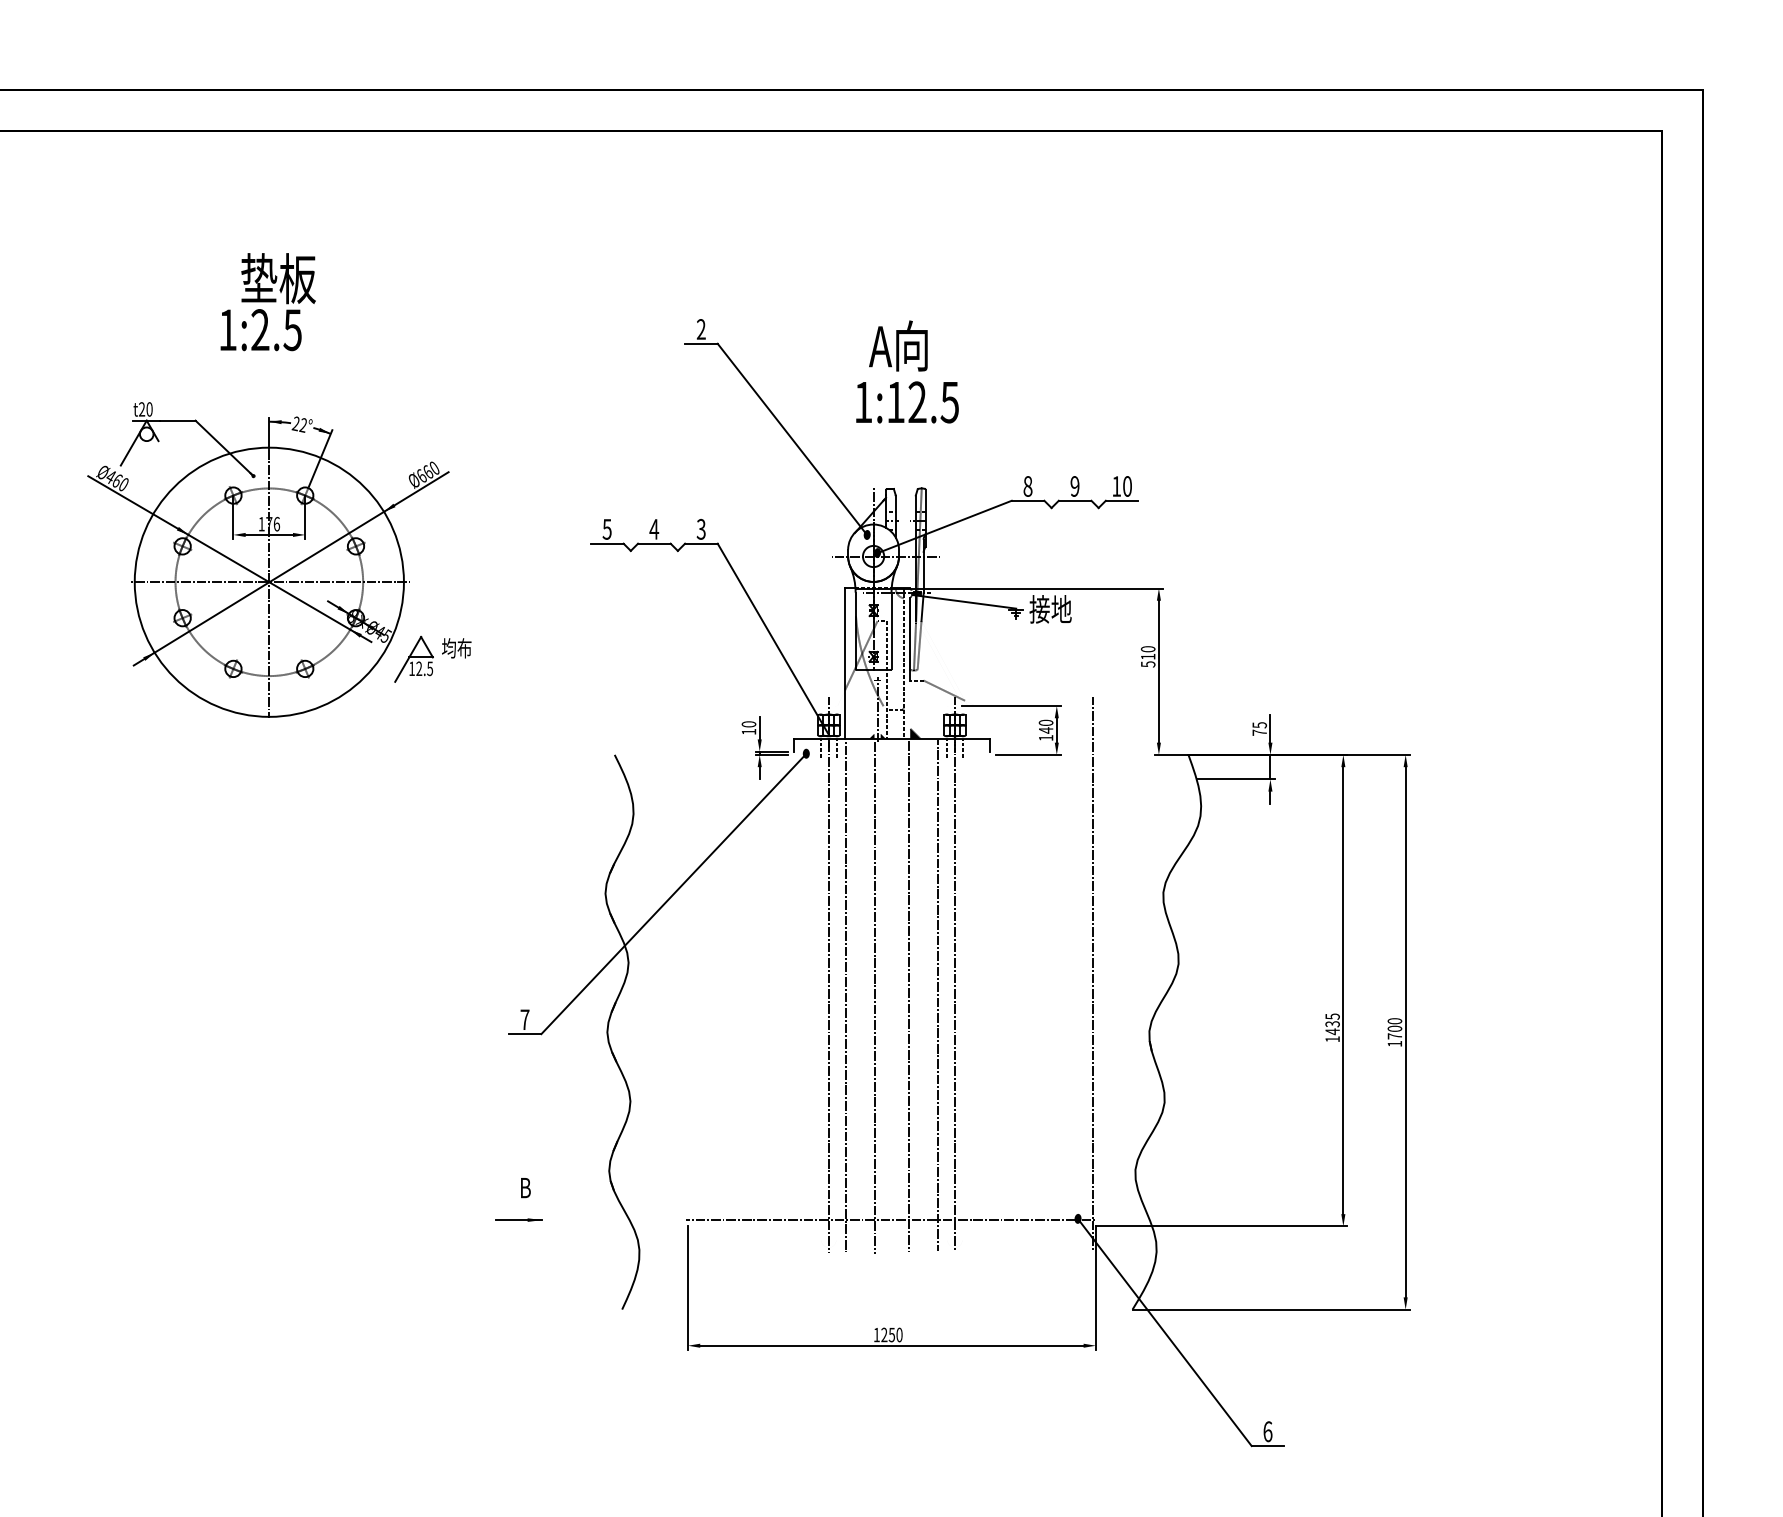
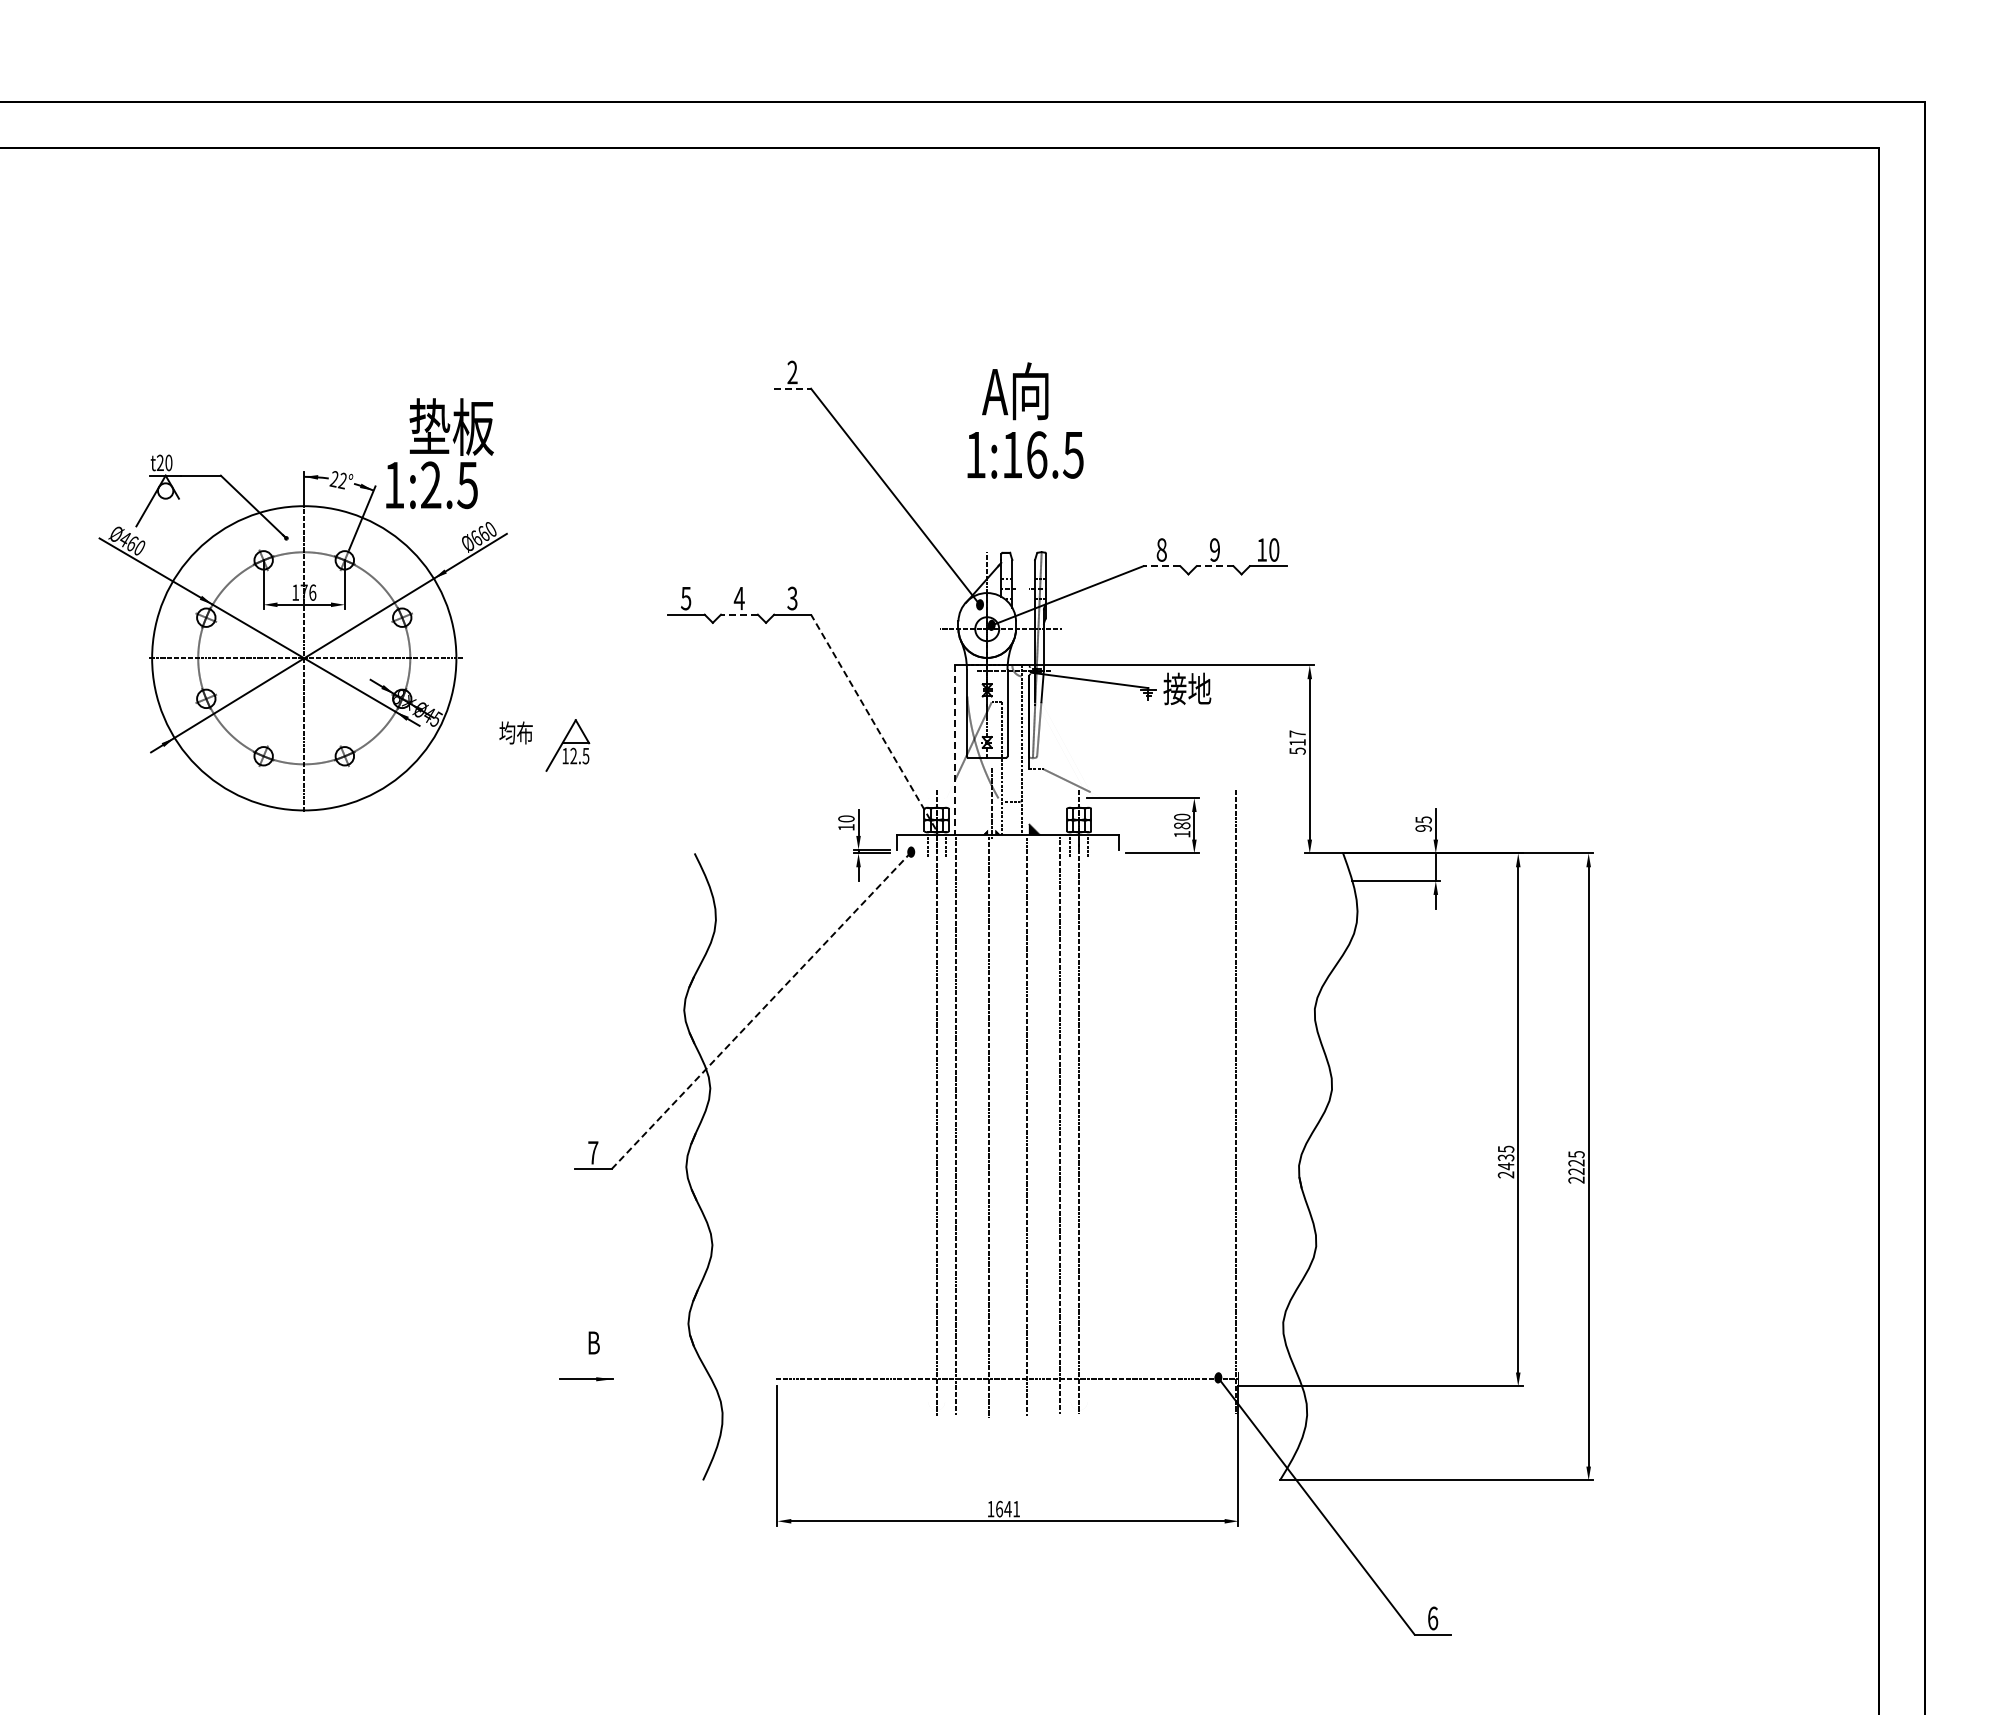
text: (267, 301) -> (439, 453), moved
line: (702, 343) -> (793, 388), solid -> dashed
text: (917, 401) -> (1036, 454), 1:12.5 -> 1:16.5
line: (1027, 501) -> (1161, 566), solid -> dashed
line: (1074, 501) -> (1214, 566), solid -> dashed
line: (653, 543) -> (738, 614), solid -> dashed
line: (772, 638) -> (873, 721), solid -> dashed
text: (1148, 648) -> (1297, 733), 510 -> 517
part: (413, 659) -> (567, 745), moved
line: (845, 663) -> (955, 750), solid -> dashed
text: (1046, 730) -> (1182, 825), 140 -> 180
text: (1259, 732) -> (1423, 828), 75 -> 95
line: (673, 893) -> (761, 1010), solid -> dashed
text: (1394, 1032) -> (1576, 1167), 1700 -> 2225
text: (1332, 1038) -> (1505, 1174), 1435 -> 2435
text: (892, 1334) -> (1008, 1508), 1250 -> 1641

